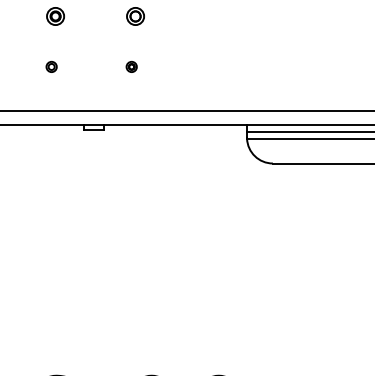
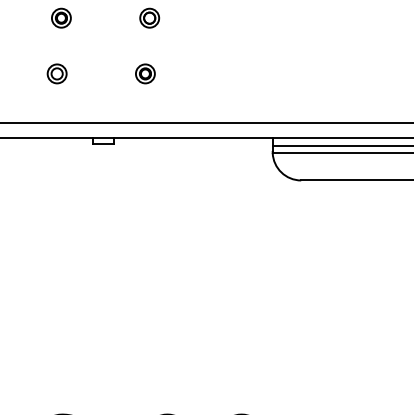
part: (51, 66) -> (56, 73), size x1.67
part: (131, 66) -> (145, 73), size x1.67

